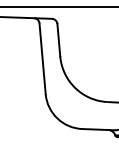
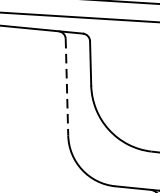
line: (42, 59) -> (66, 88), solid -> dashed

